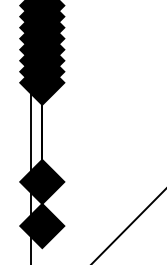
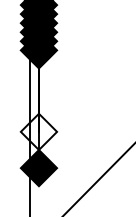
fill: (42, 181) -> (39, 131), removed

